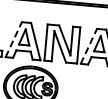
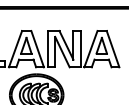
line: (13, 39) -> (15, 48), dashed -> solid
line: (89, 45) -> (91, 48), dashed -> solid

